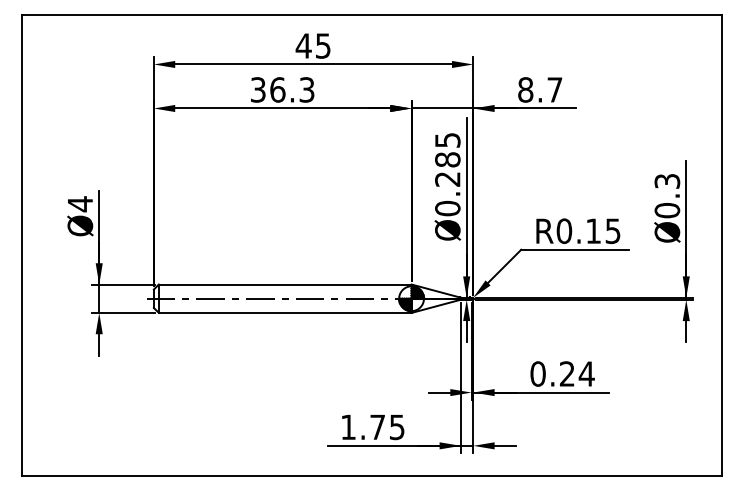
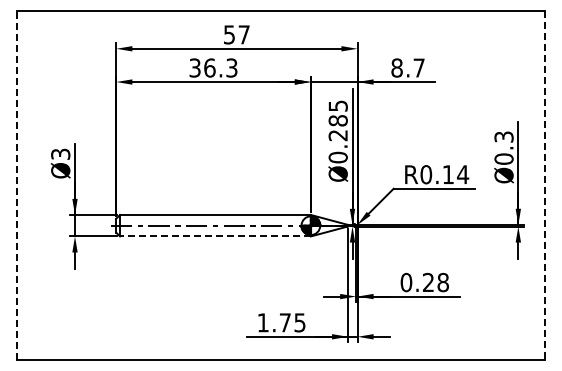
text: (313, 45) -> (236, 34), 45 -> 57
text: (80, 204) -> (60, 154), Ø4 -> Ø3
text: (613, 230) -> (463, 174), R0.15 -> R0.14
line: (21, 245) -> (16, 185), solid -> dashed
line: (722, 245) -> (545, 185), solid -> dashed
line: (283, 313) -> (214, 236), solid -> dashed
text: (587, 373) -> (443, 282), 0.24 -> 0.28

